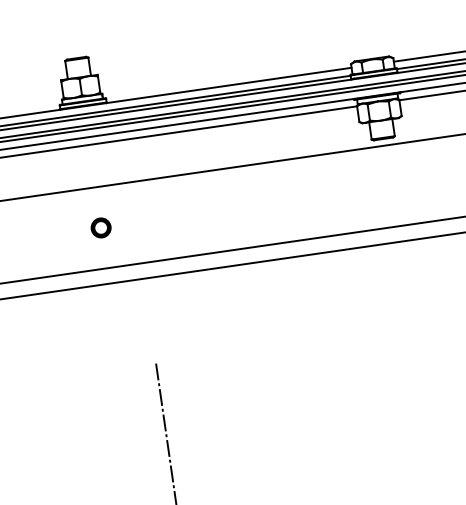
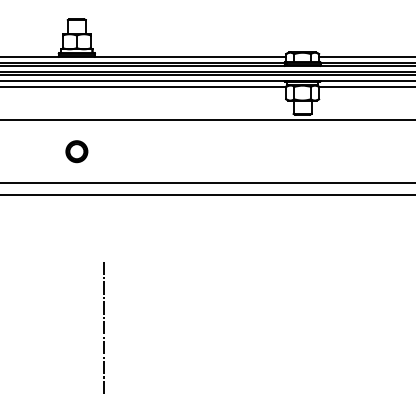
part: (100, 227) -> (76, 151), size x1.43

